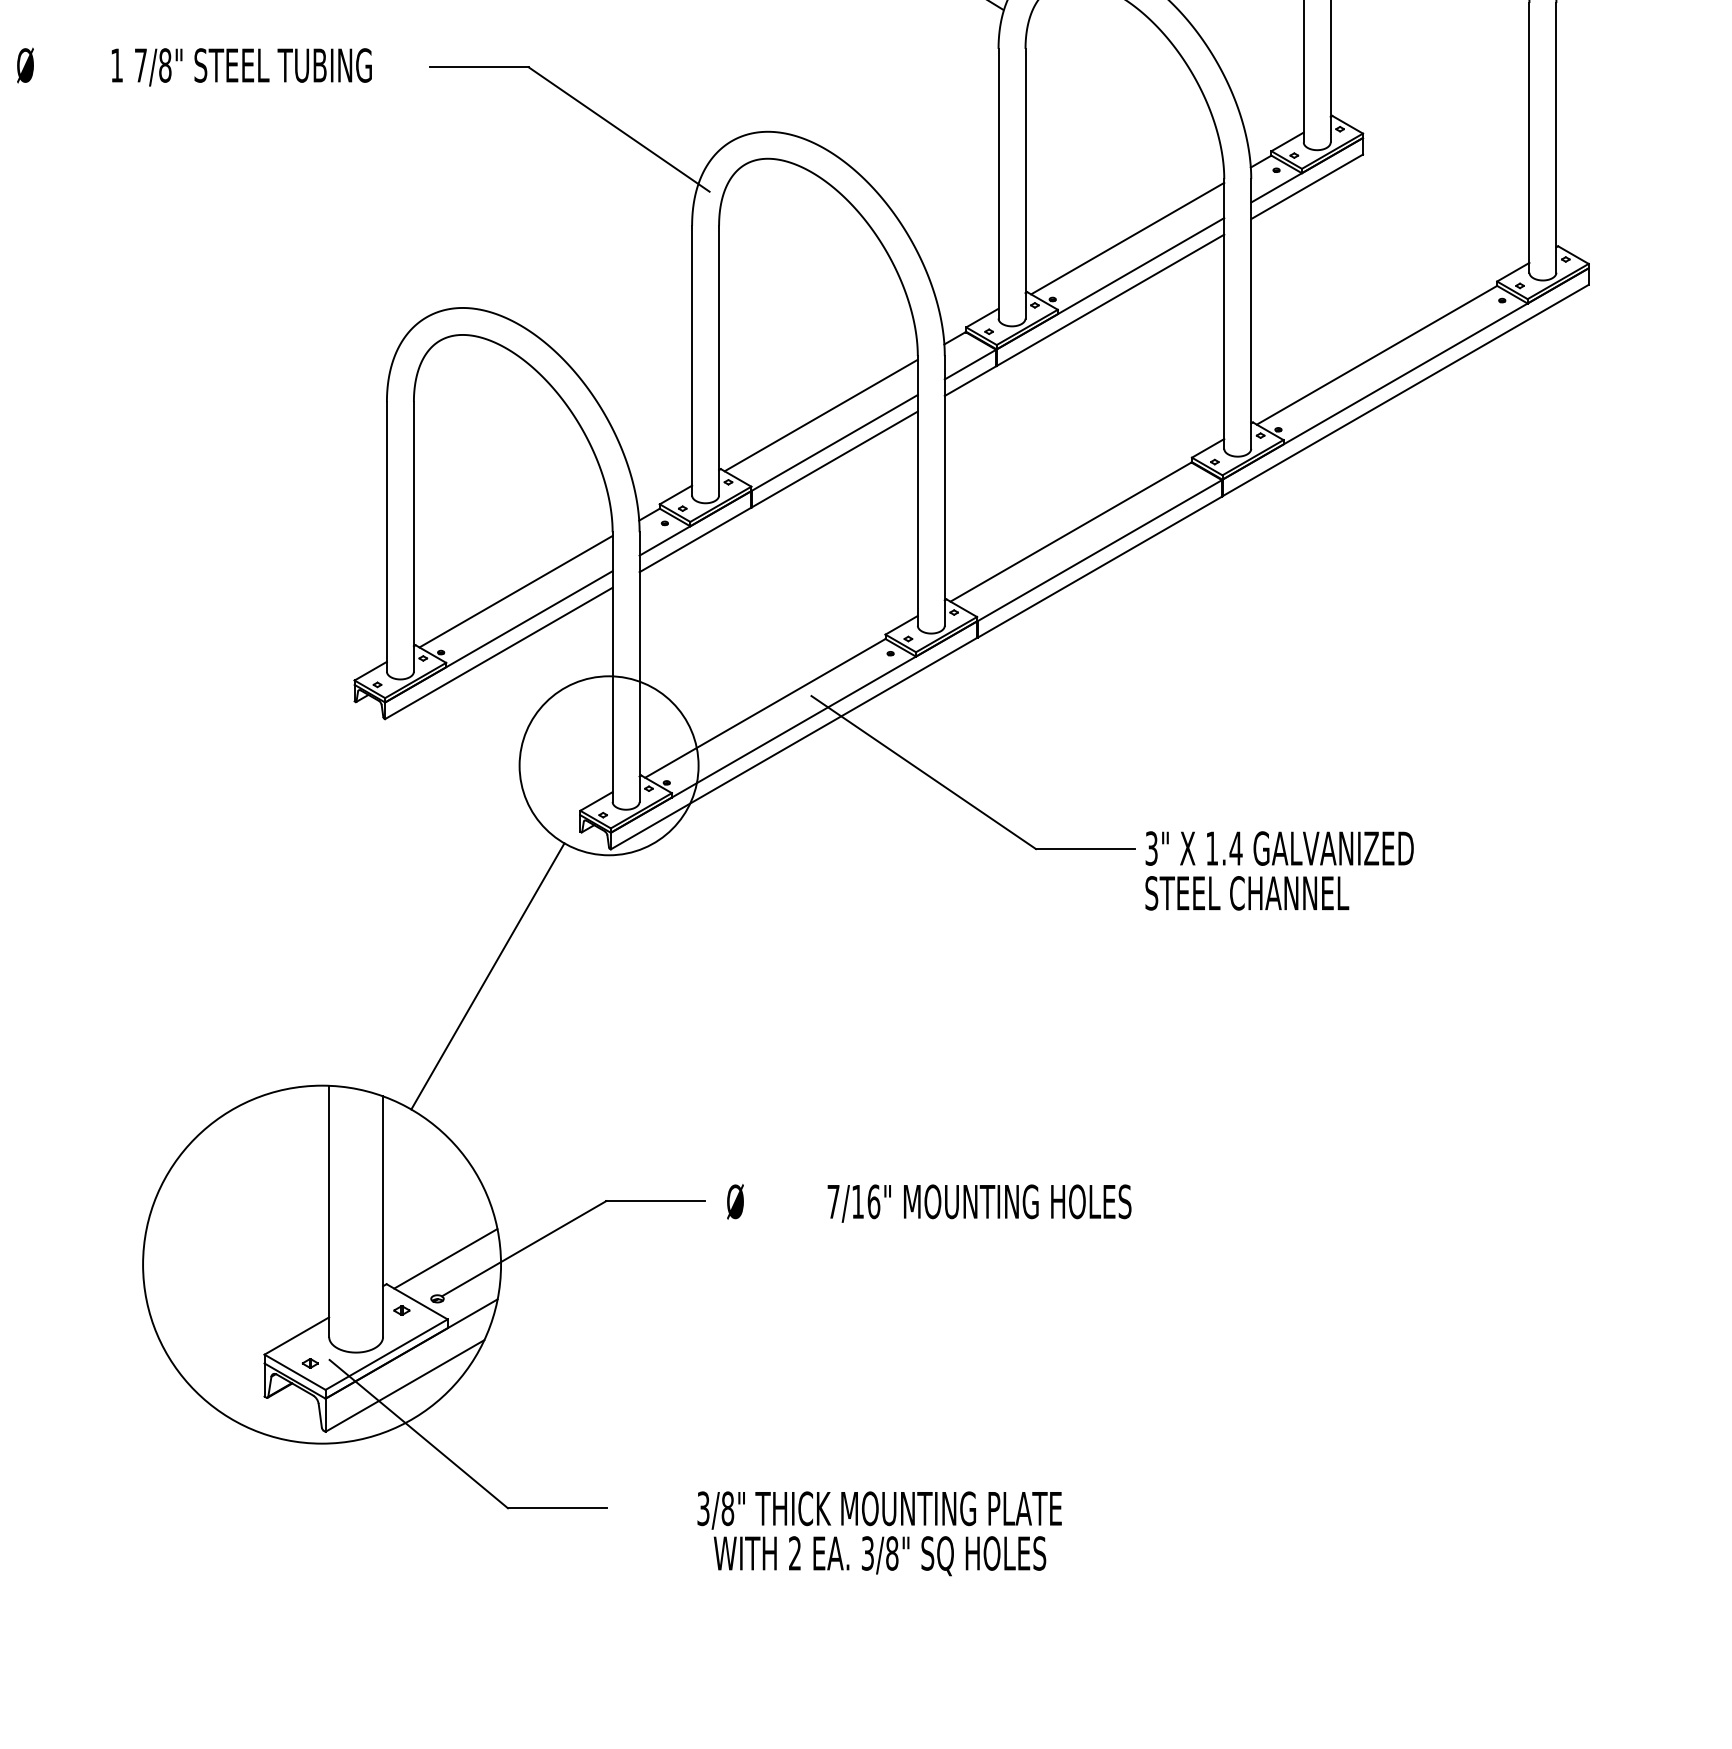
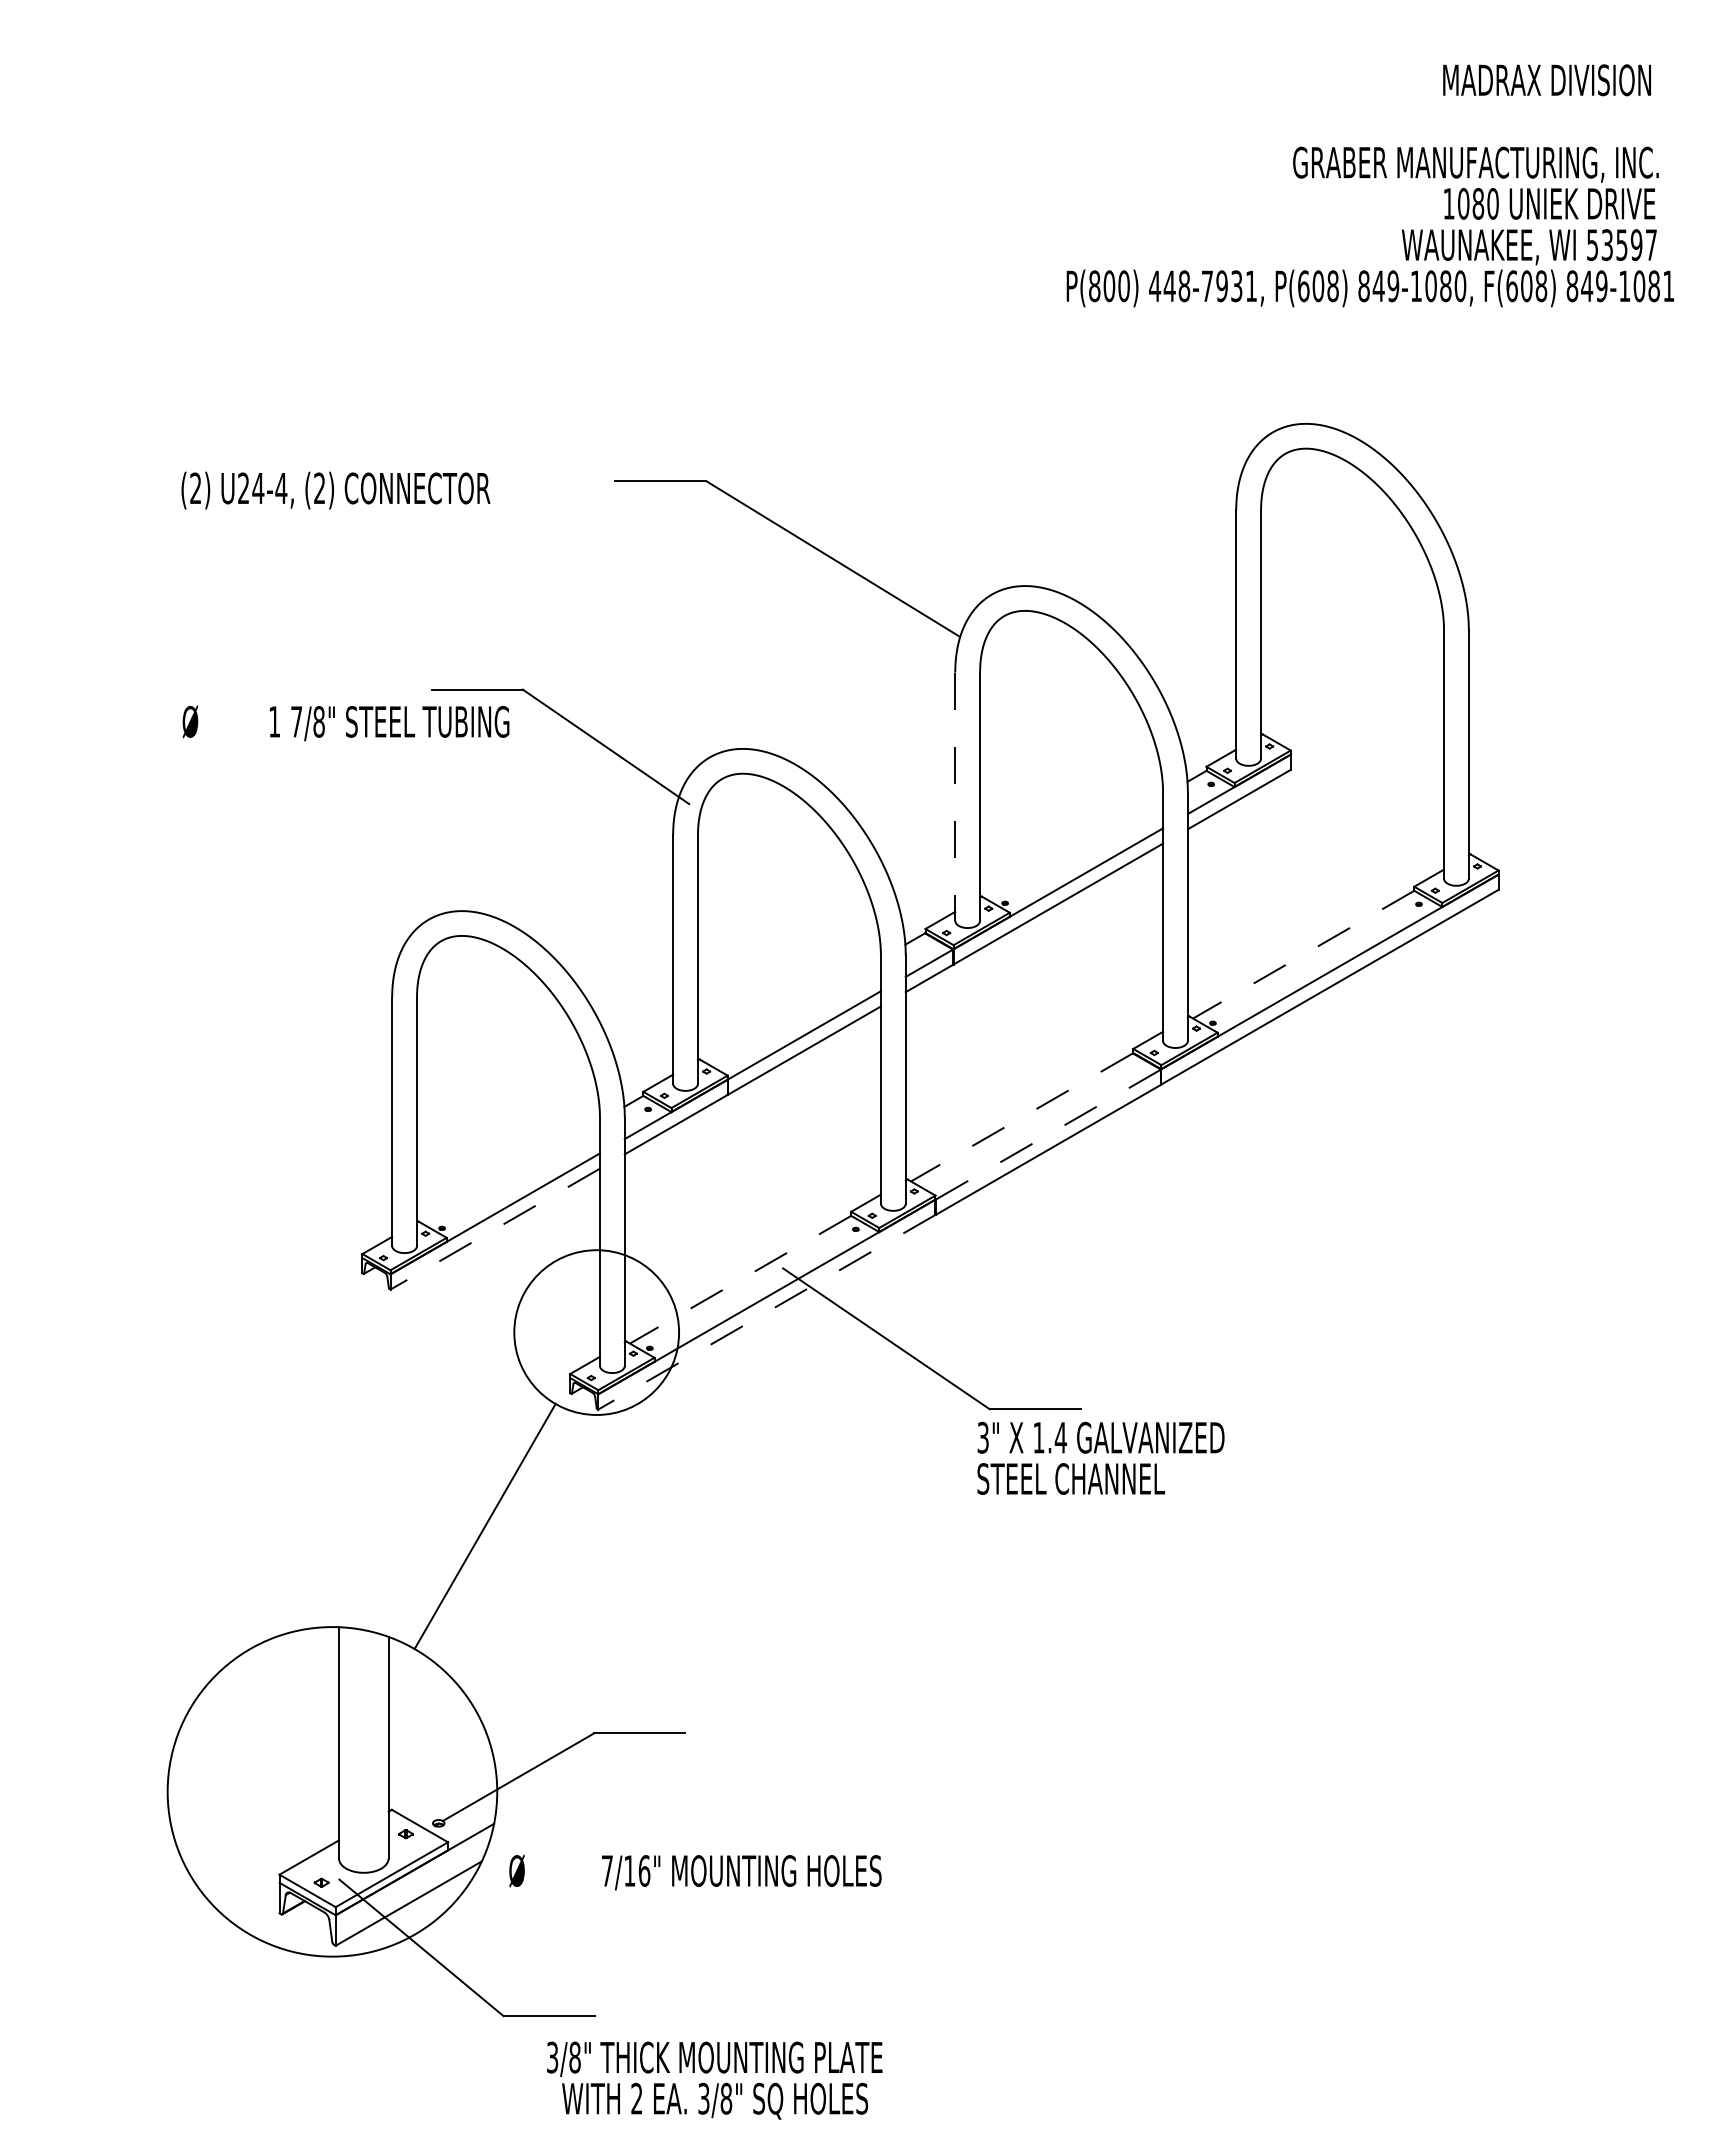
text: (193, 67) -> (345, 723), moved
line: (998, 184) -> (955, 797), solid -> dashed
line: (1128, 237) -> (1074, 846), removed
line: (1376, 355) -> (1303, 954), solid -> dashed
line: (820, 414) -> (791, 1009), removed
line: (1070, 532) -> (1021, 1117), solid -> dashed
line: (1099, 550) -> (1048, 1134), solid -> dashed
line: (515, 590) -> (510, 1171), removed
line: (499, 653) -> (495, 1229), solid -> dashed
line: (765, 708) -> (740, 1279), solid -> dashed
line: (793, 743) -> (766, 1312), solid -> dashed
text: (1279, 869) -> (1100, 1457), moved
text: (929, 1203) -> (695, 1872), moved
line: (444, 1258) -> (445, 1786), removed
text: (879, 1533) -> (714, 2080), moved

